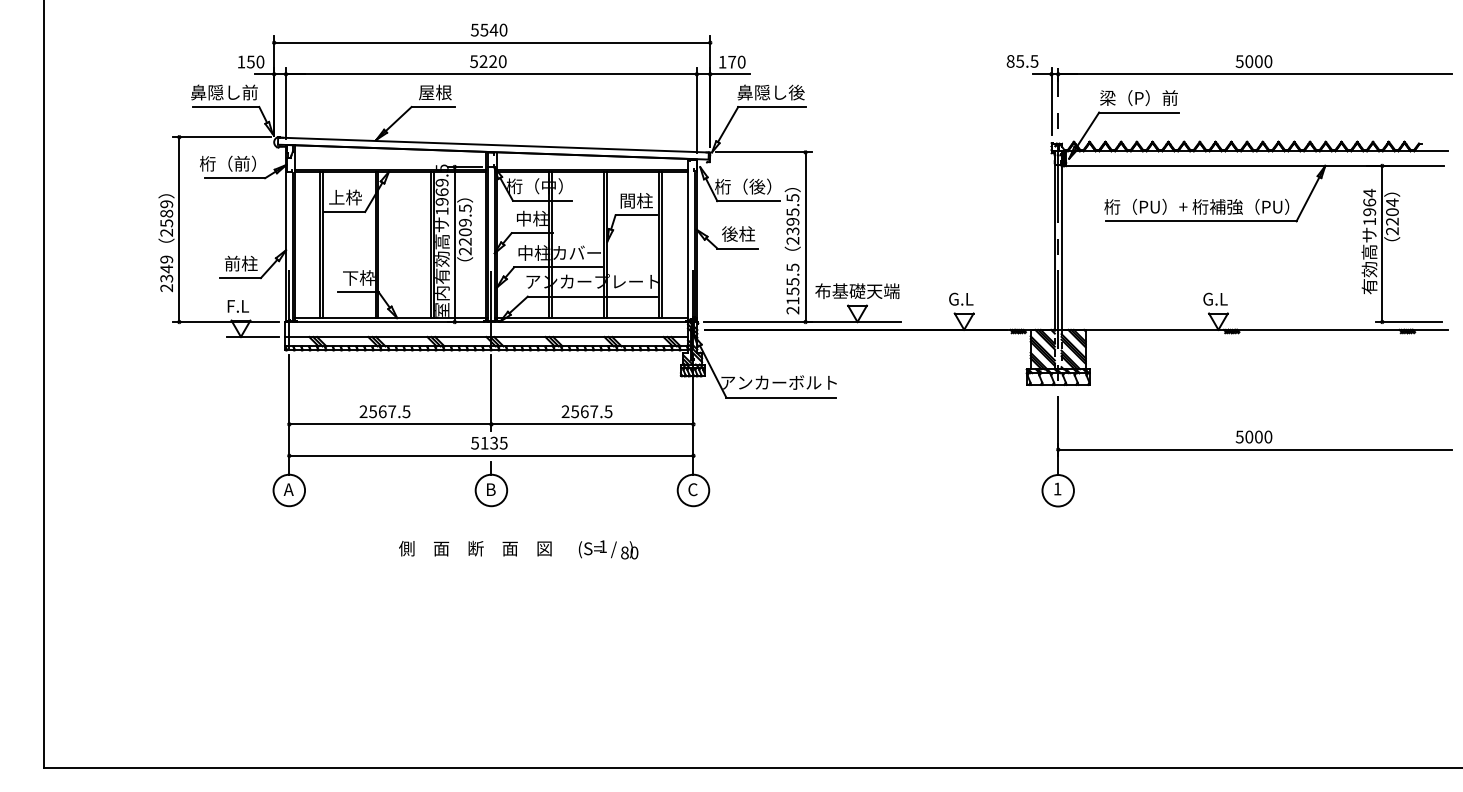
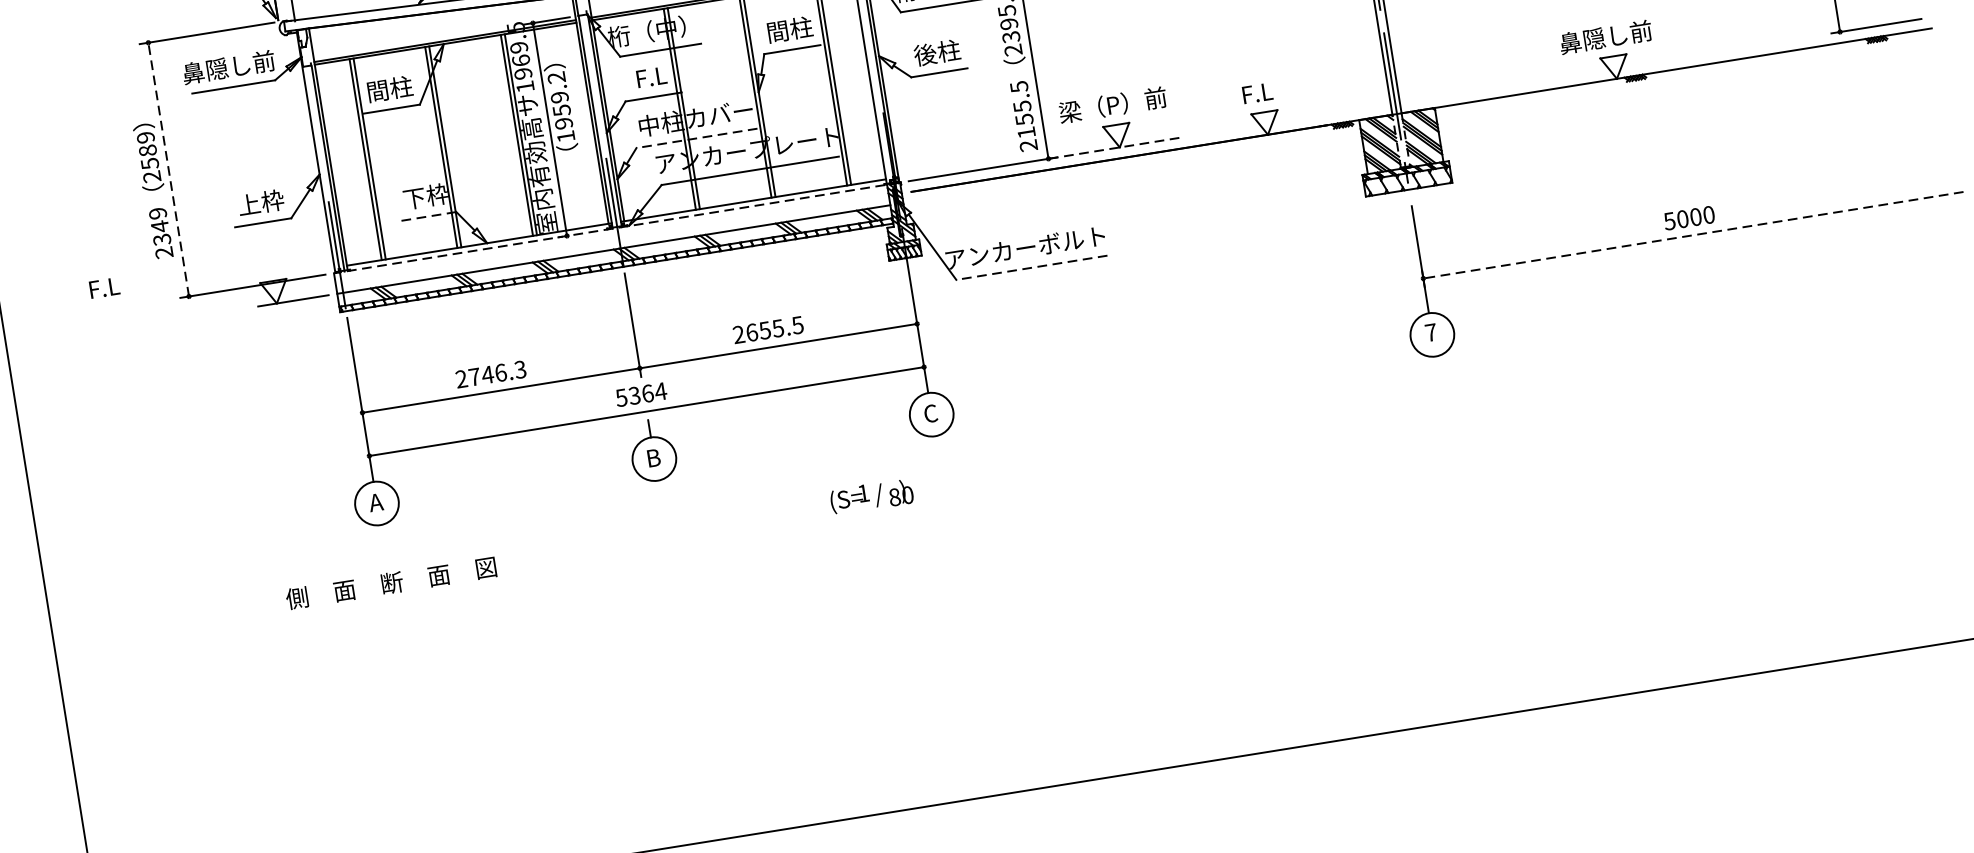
text: (233, 163) -> (228, 67), 桁（前） -> 鼻隠し前
text: (345, 197) -> (389, 89), 上枠 -> 間柱
text: (532, 218) -> (650, 76), 中柱 -> F.L
line: (179, 229) -> (168, 169), solid -> dashed
text: (464, 229) -> (560, 106), 2209.5 -> 1959.2
text: (240, 263) -> (260, 202), 前柱 -> 上枠
line: (557, 267) -> (696, 138), solid -> dashed
text: (857, 291) -> (1113, 105), 布基礎天端 -> 梁（P）前
line: (357, 292) -> (427, 216), solid -> dashed
text: (961, 298) -> (1257, 92), G.L -> F.L
text: (1215, 298) -> (1605, 36), G.L -> 鼻隠し前
text: (237, 306) -> (103, 288), moved
line: (490, 322) -> (616, 228), solid -> dashed
line: (853, 322) -> (1114, 148), solid -> dashed
line: (780, 397) -> (1030, 267), solid -> dashed
text: (389, 411) -> (497, 373), 2567.5 -> 2746.3
text: (584, 411) -> (764, 330), 2567.5 -> 2655.5
text: (493, 442) -> (646, 392), 5135 -> 5364
line: (1255, 449) -> (1694, 234), solid -> dashed
text: (1057, 488) -> (1430, 331), 1 -> 7
text: (475, 548) -> (391, 582), moved
text: (608, 549) -> (871, 496), moved

